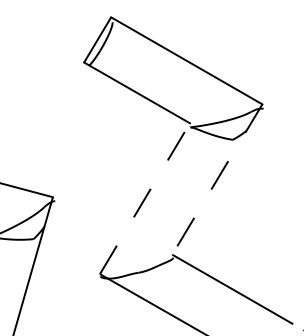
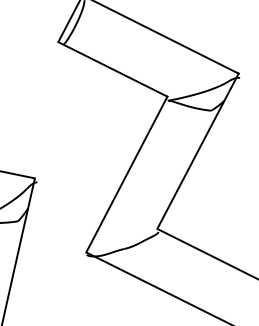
line: (217, 179) -> (198, 151), dashed -> solid
line: (144, 198) -> (126, 174), dashed -> solid

